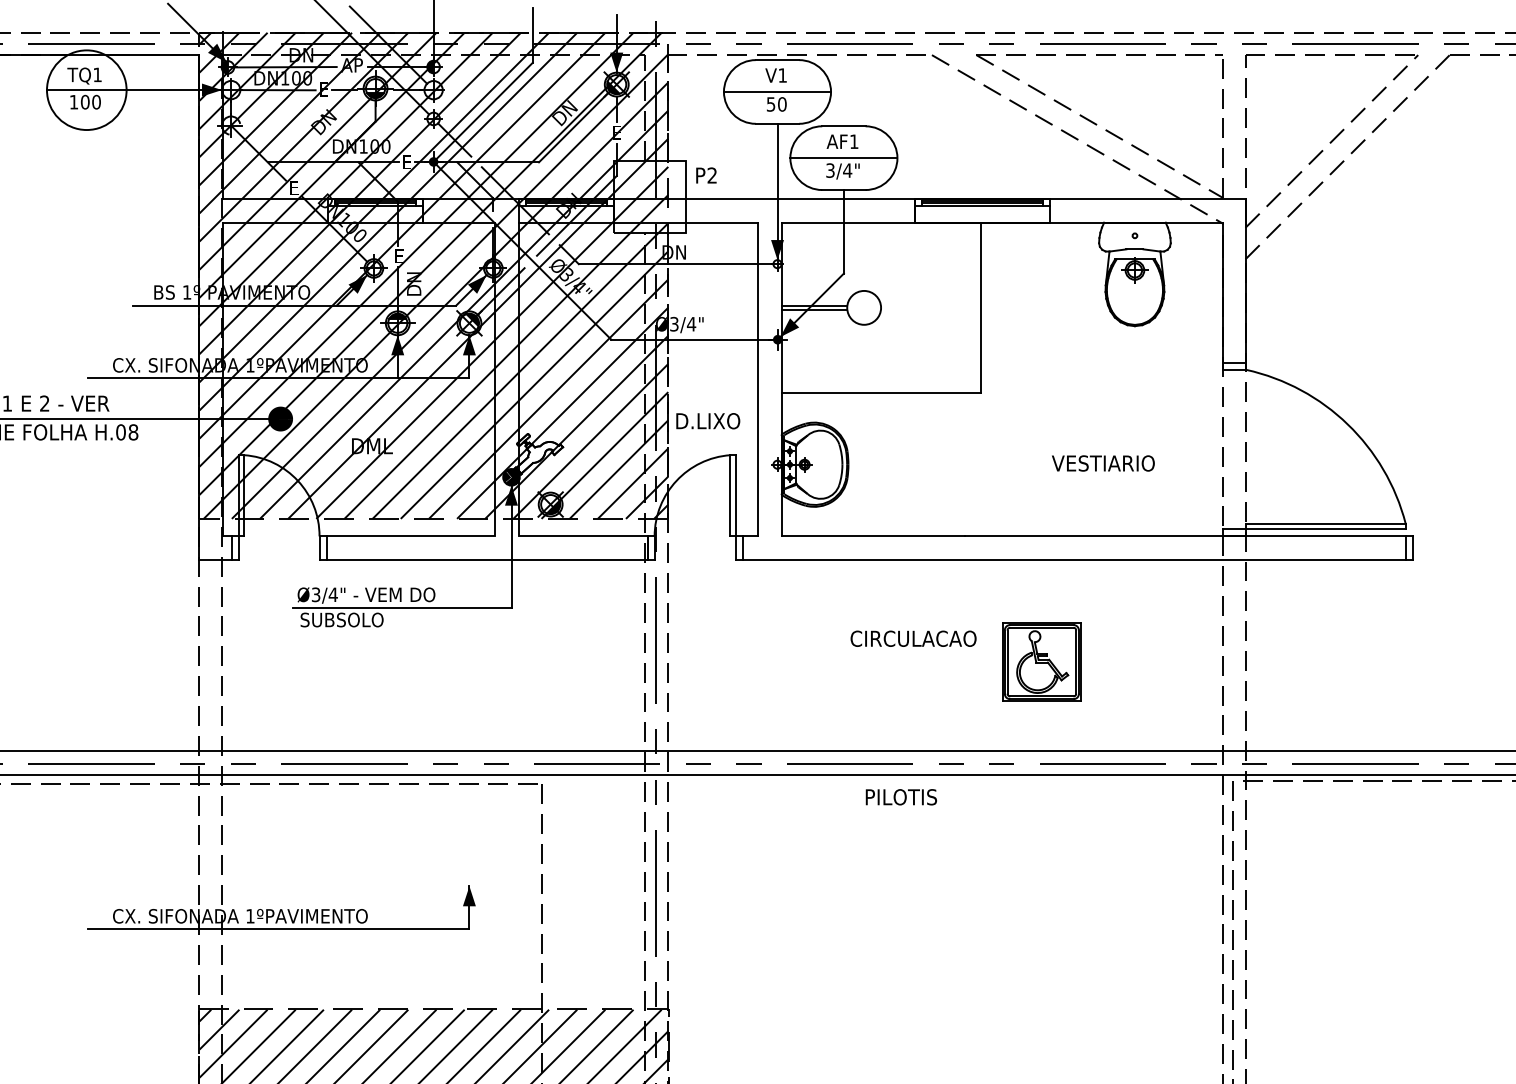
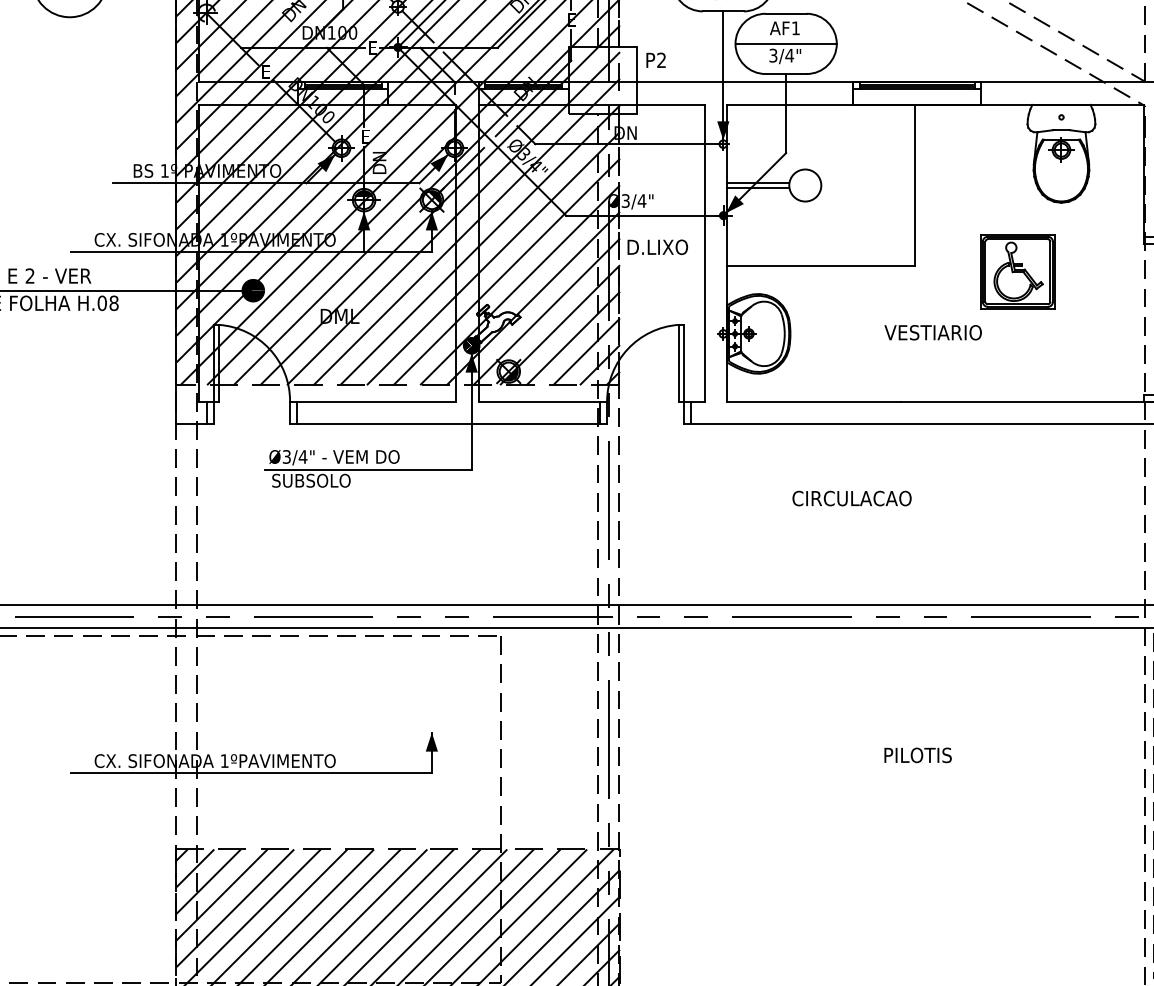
text: (708, 421) -> (658, 247), moved
text: (1103, 463) -> (933, 332), moved
part: (1041, 661) -> (1017, 271), moved
text: (900, 797) -> (917, 755), moved

